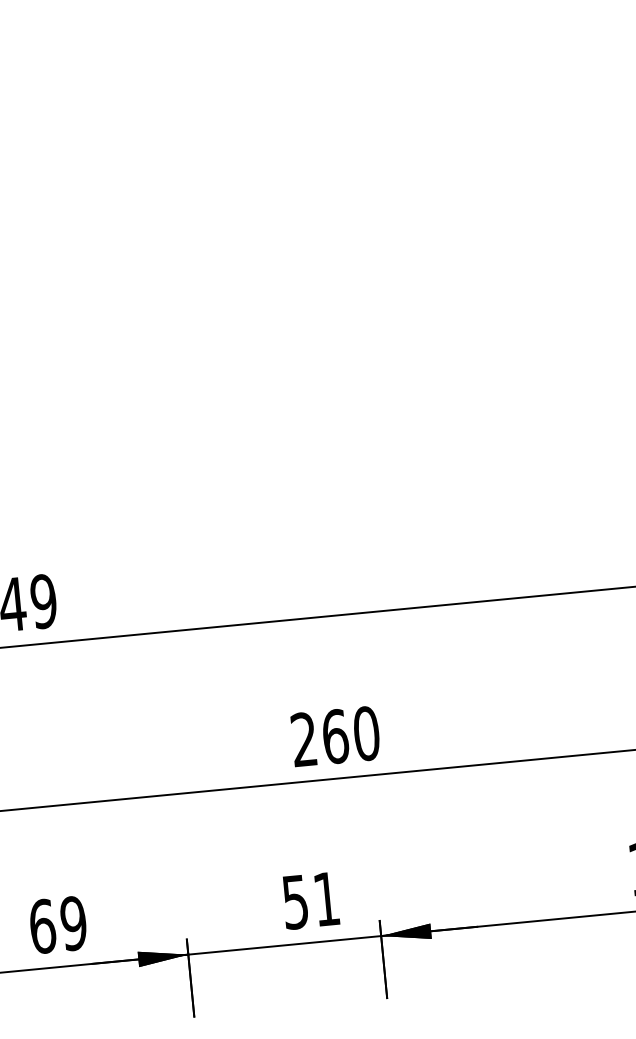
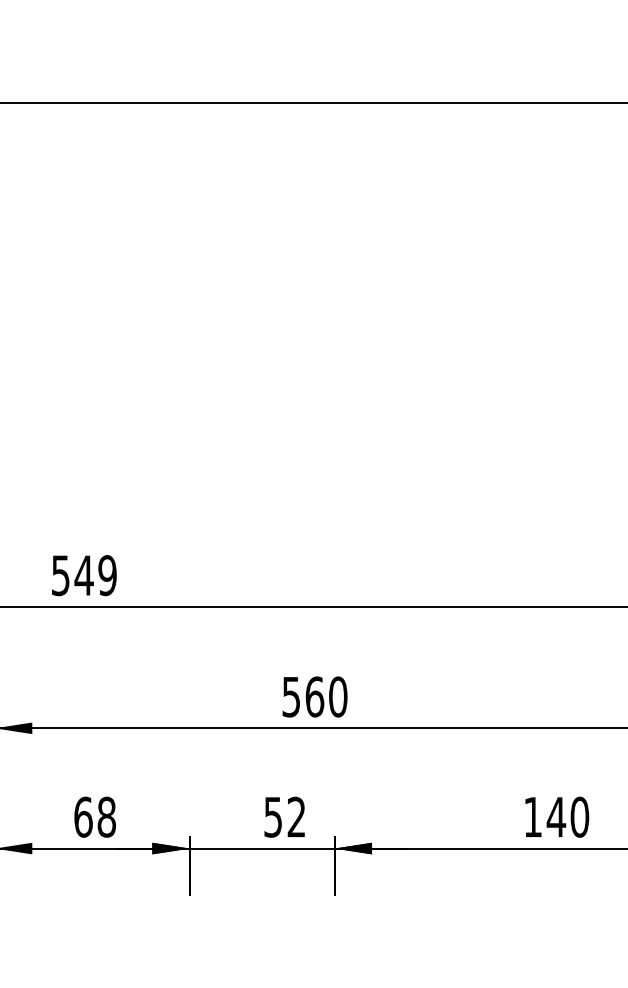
text: (302, 739) -> (290, 696), 260 -> 560
text: (325, 898) -> (295, 816), 51 -> 52
text: (73, 922) -> (106, 816), 69 -> 68

